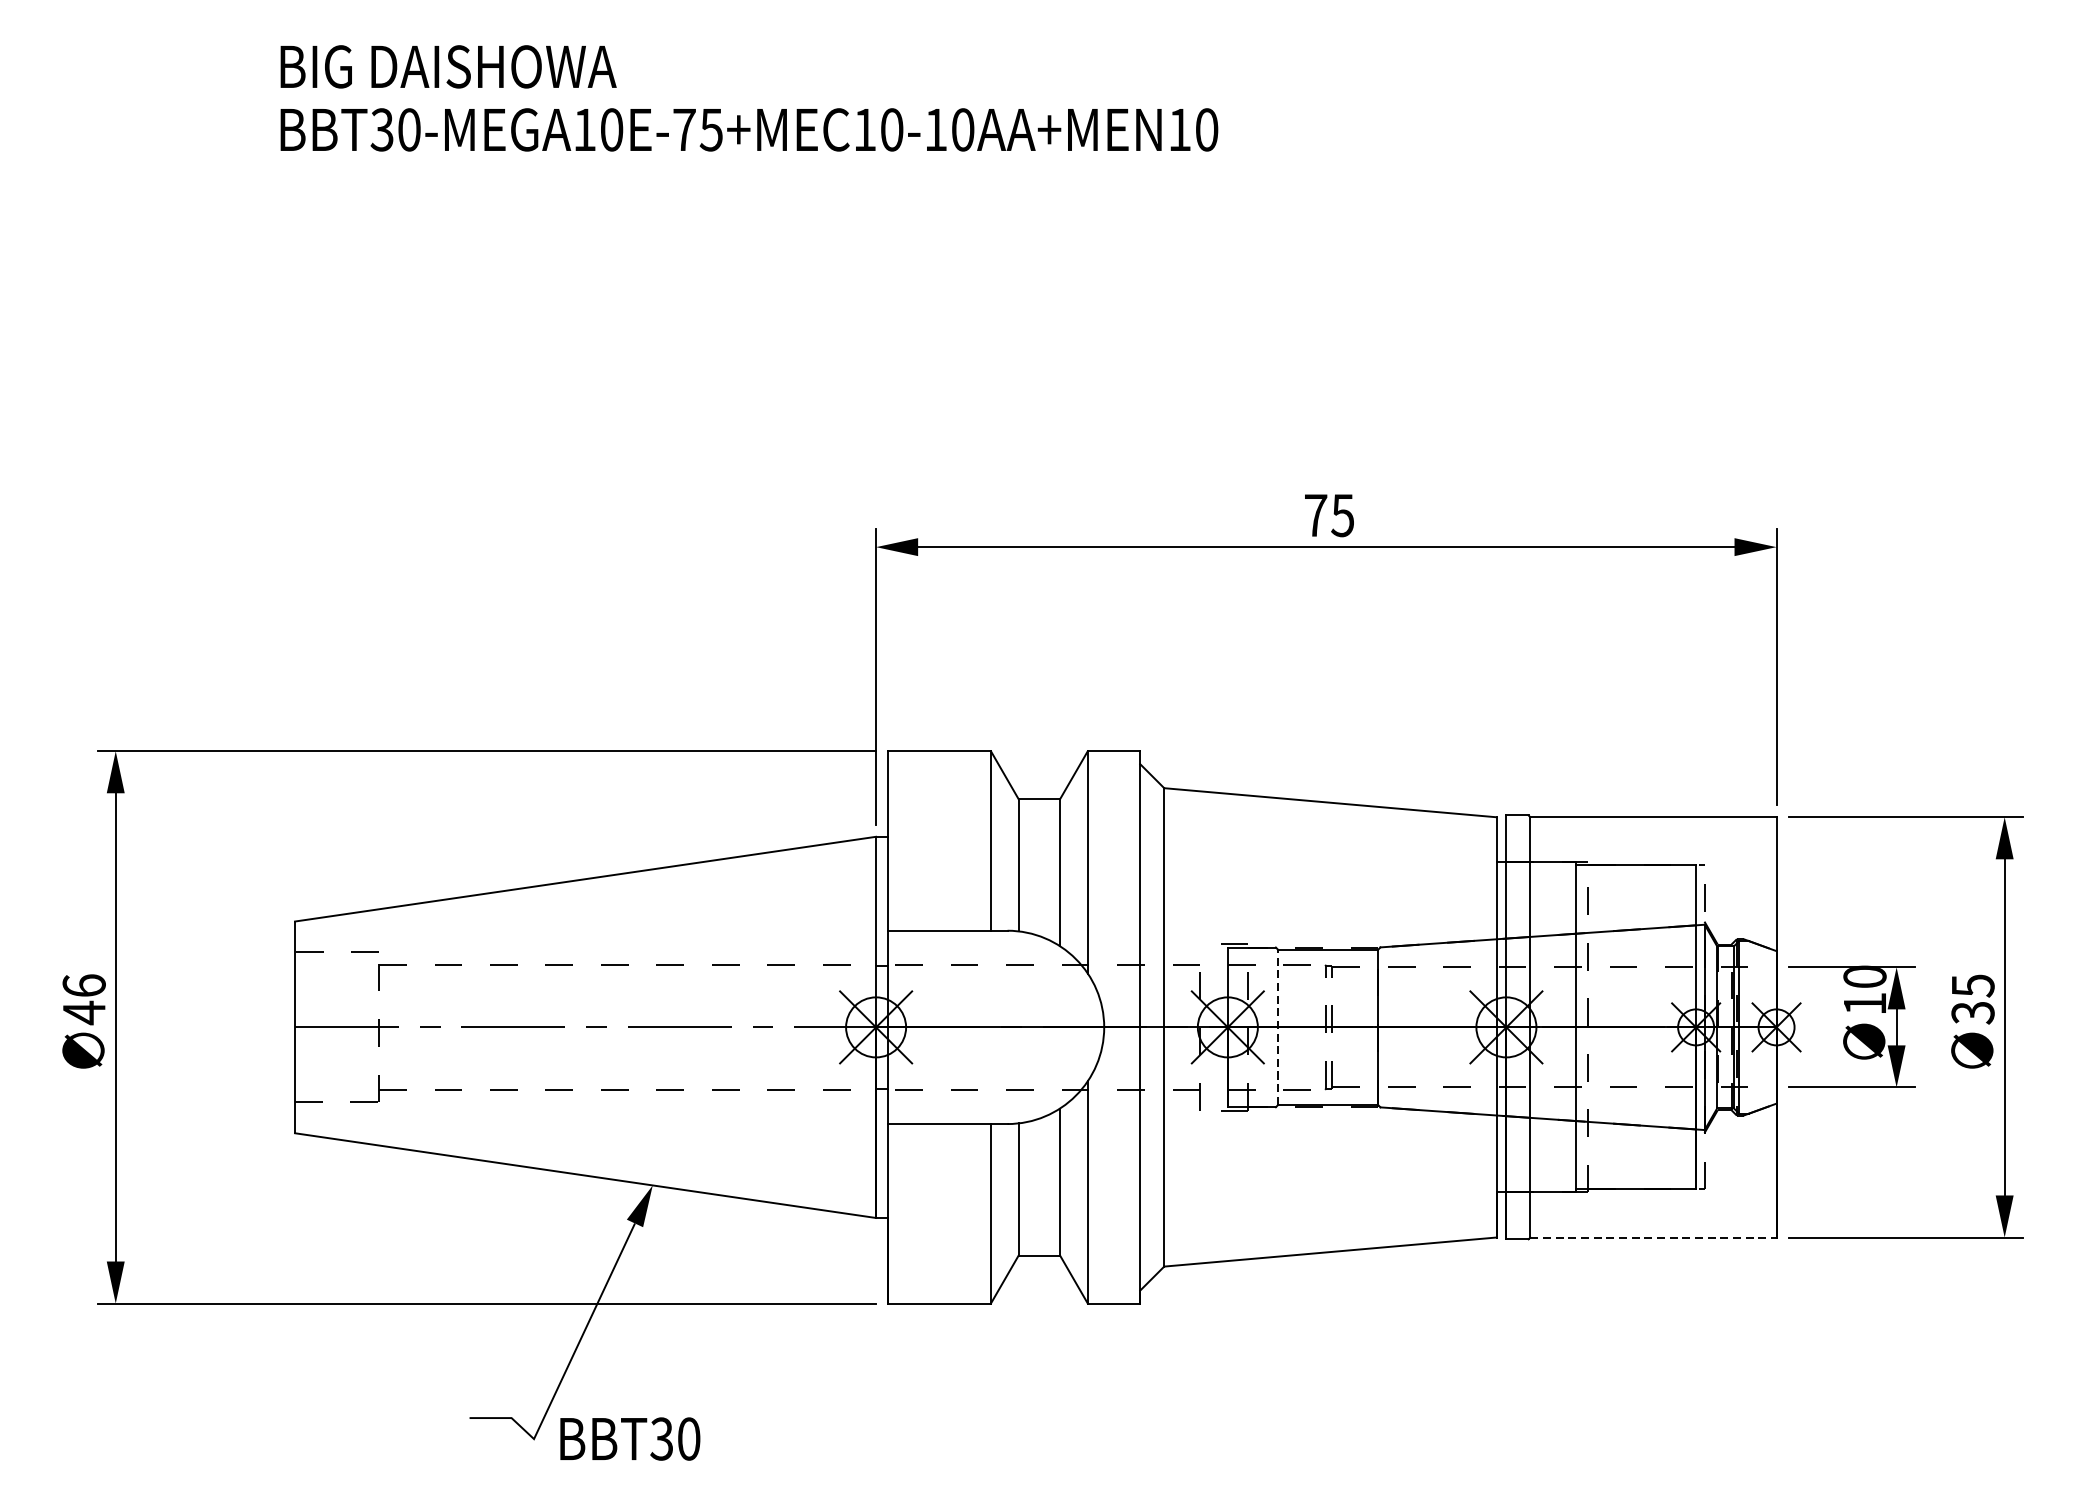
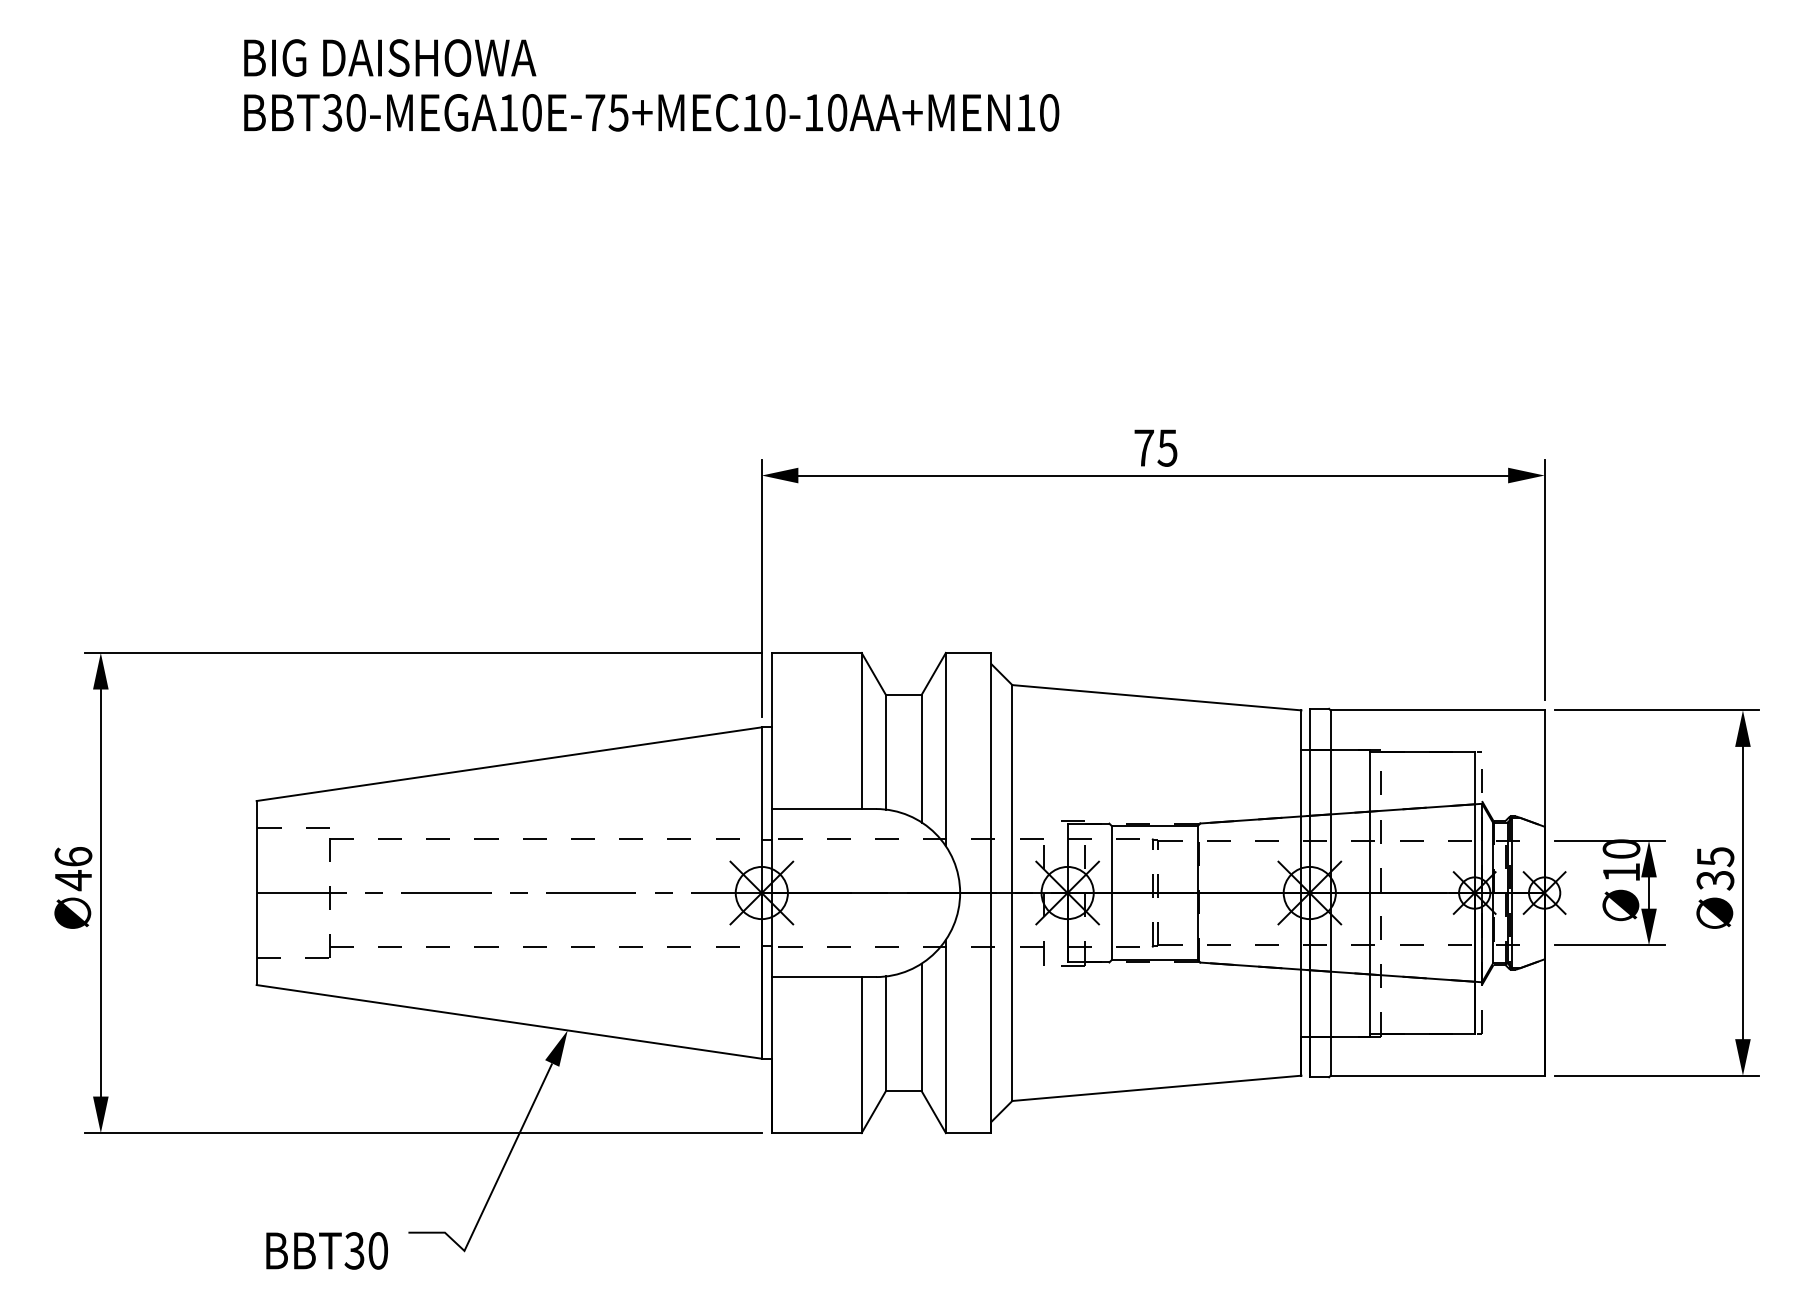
line: (1278, 1026) -> (1111, 892), dashed -> solid
line: (1653, 1237) -> (1437, 1075), dashed -> solid
text: (629, 1438) -> (326, 1250), moved

